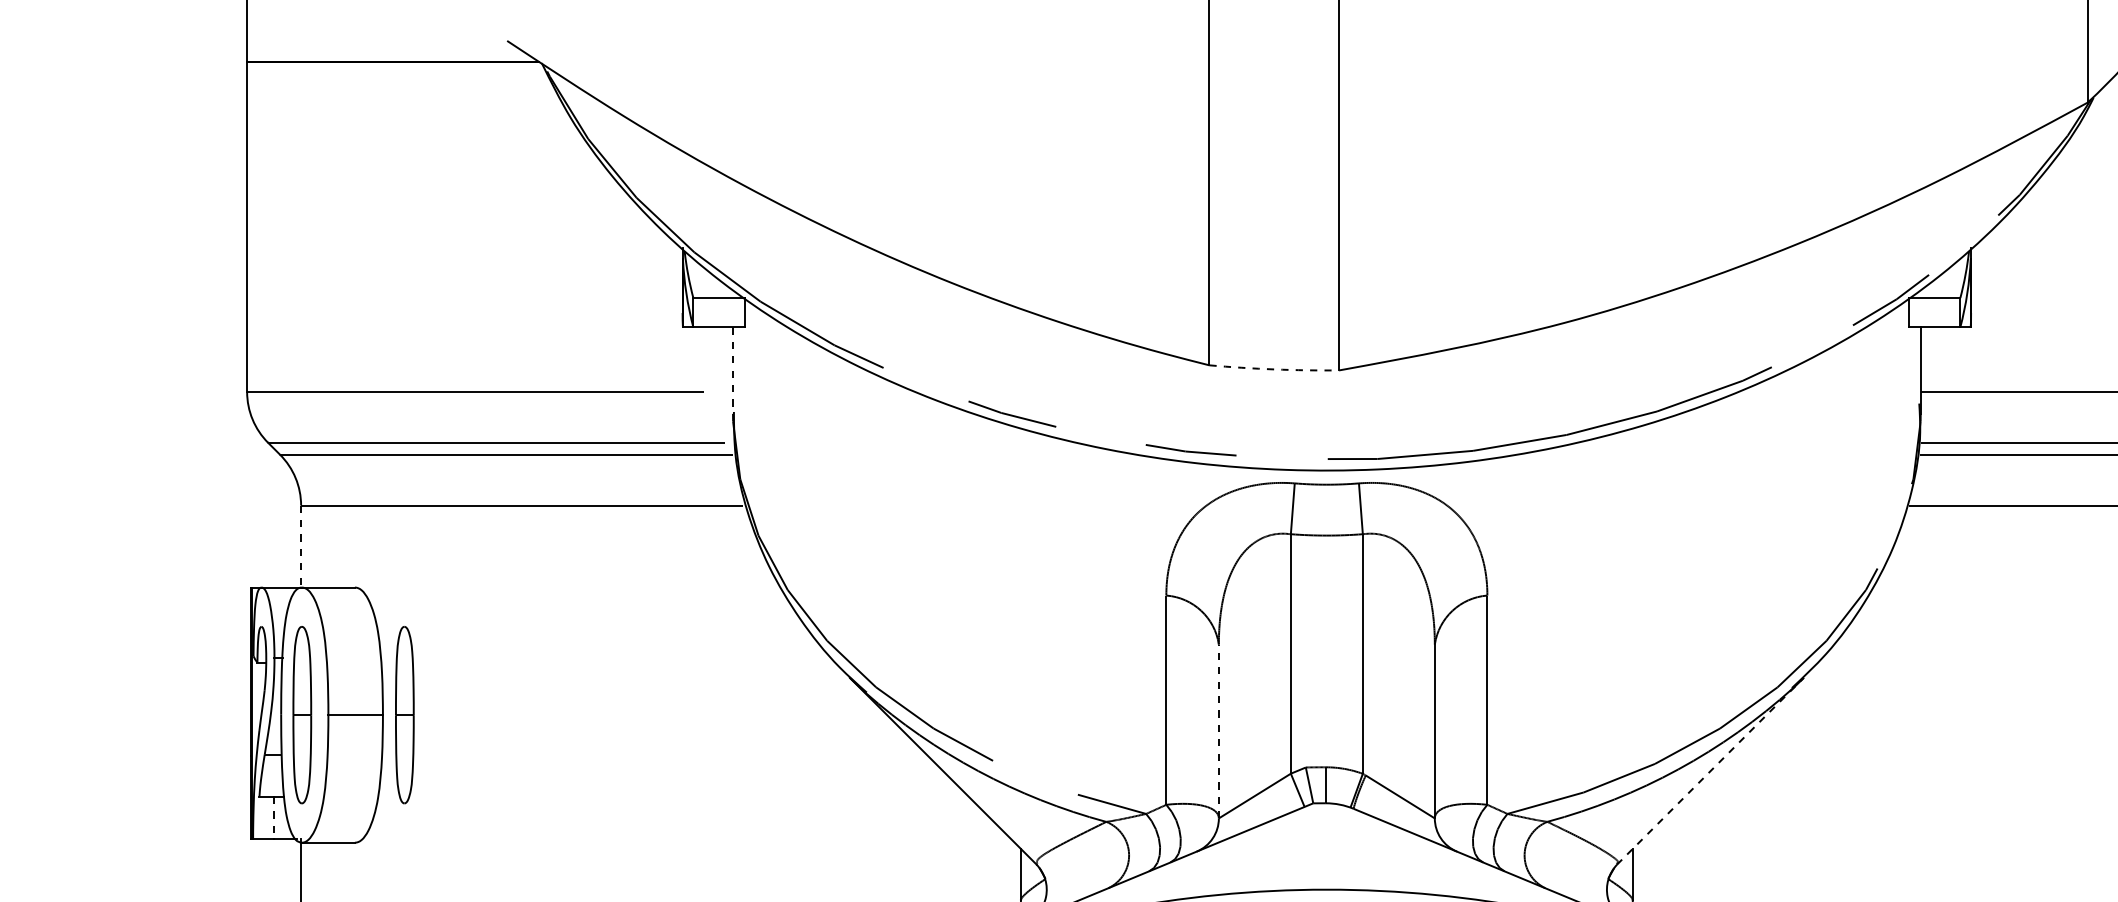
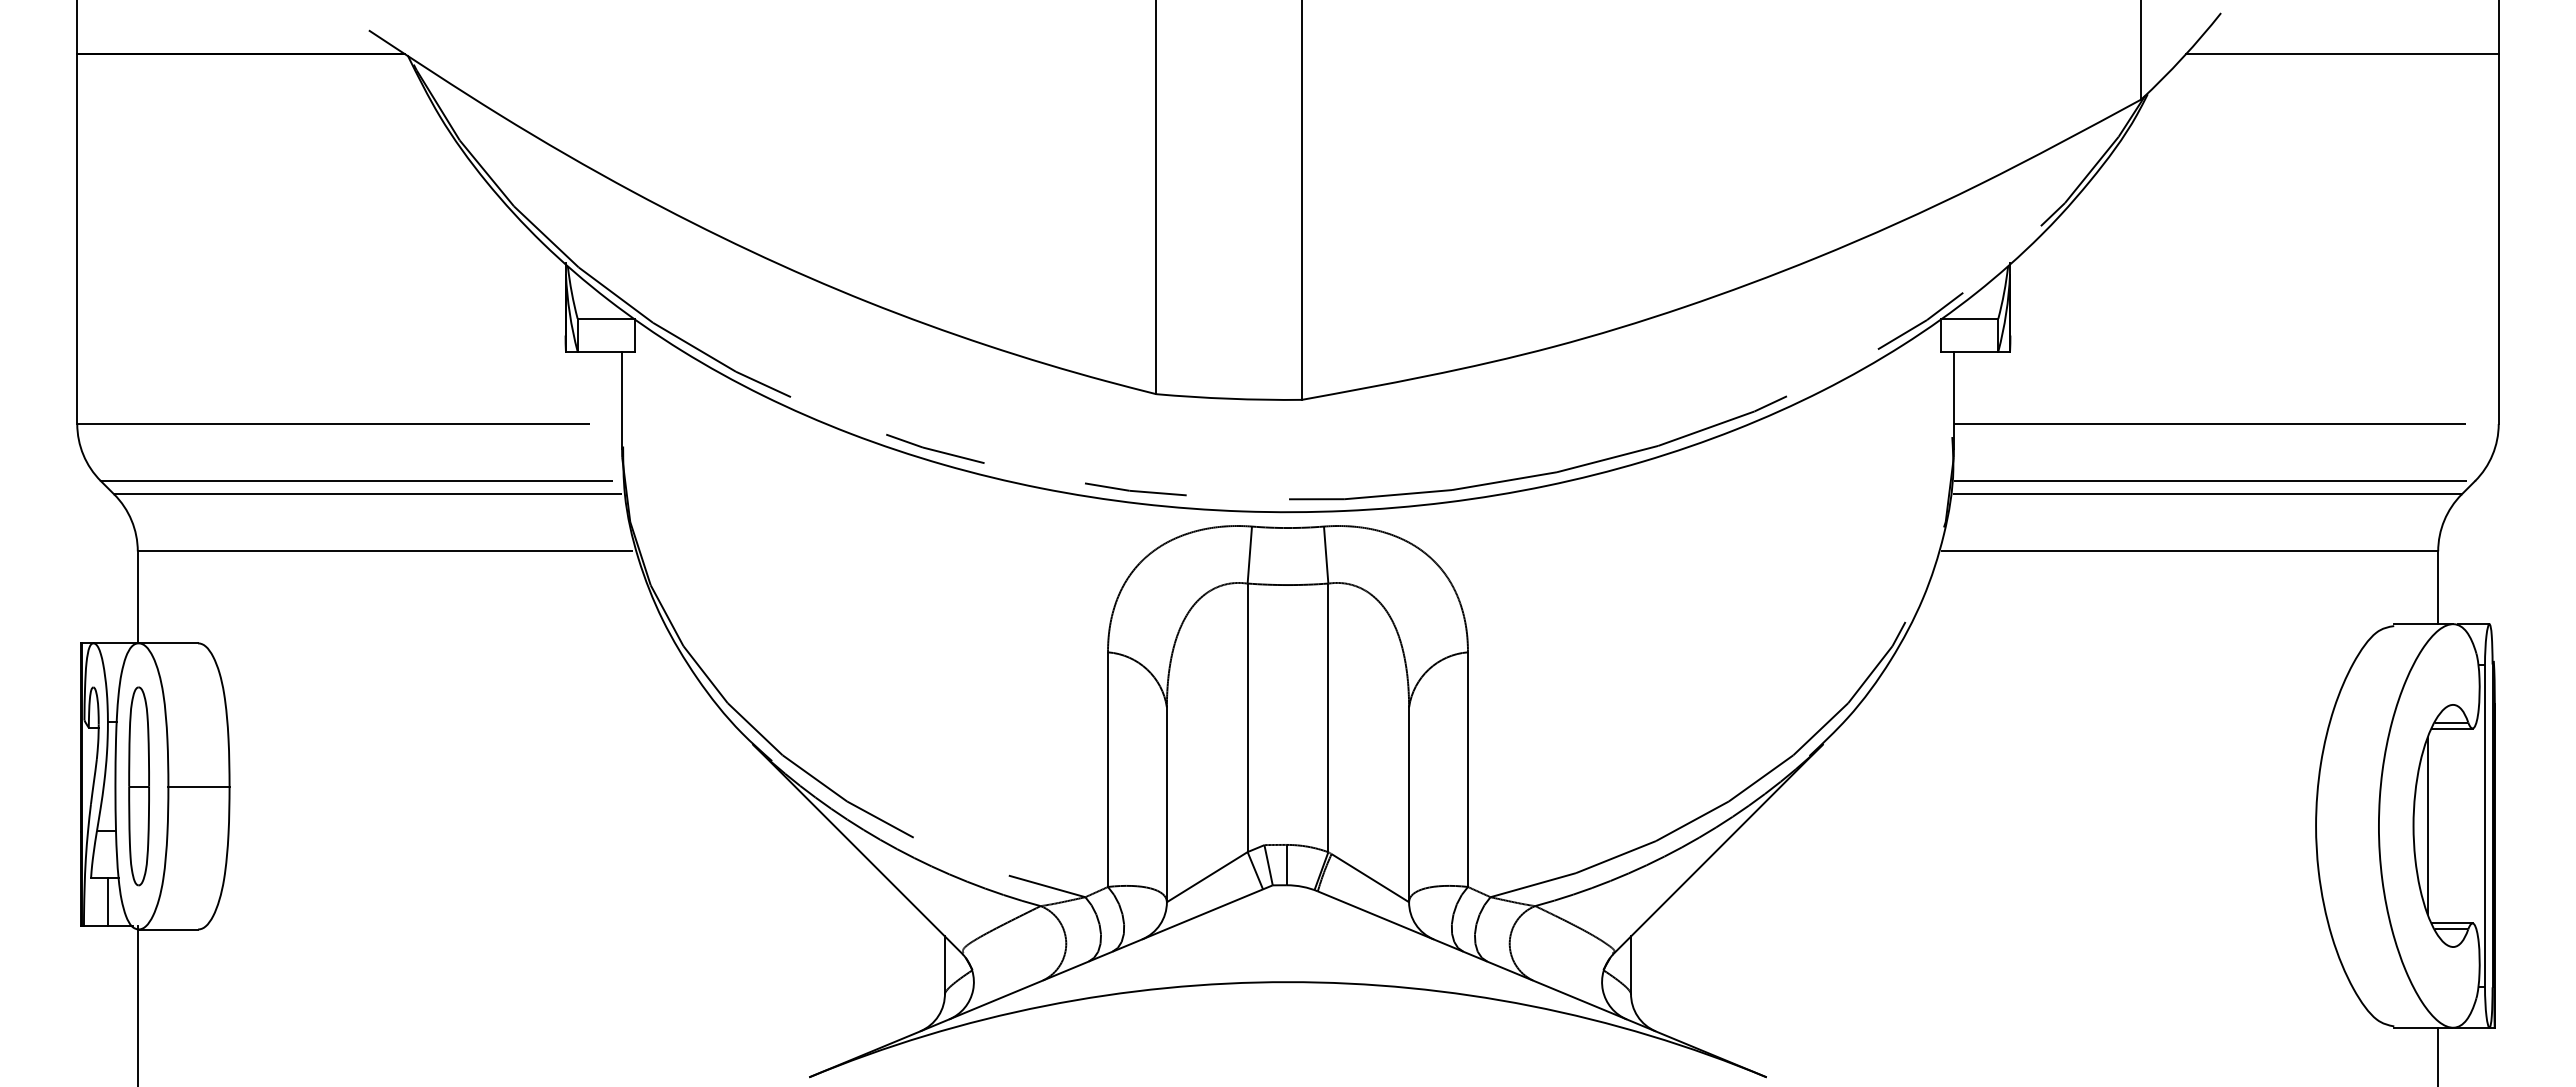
arc: (1274, 369) -> (1229, 398), dashed -> solid
line: (733, 370) -> (622, 400), dashed -> solid
line: (300, 546) -> (137, 597), dashed -> solid
part: (404, 715) -> (253, 786), removed
line: (1218, 731) -> (1166, 804), dashed -> solid
line: (1710, 771) -> (1718, 849), dashed -> solid
line: (274, 818) -> (107, 902), dashed -> solid

